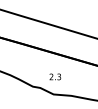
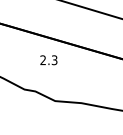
text: (55, 76) -> (49, 59), moved

